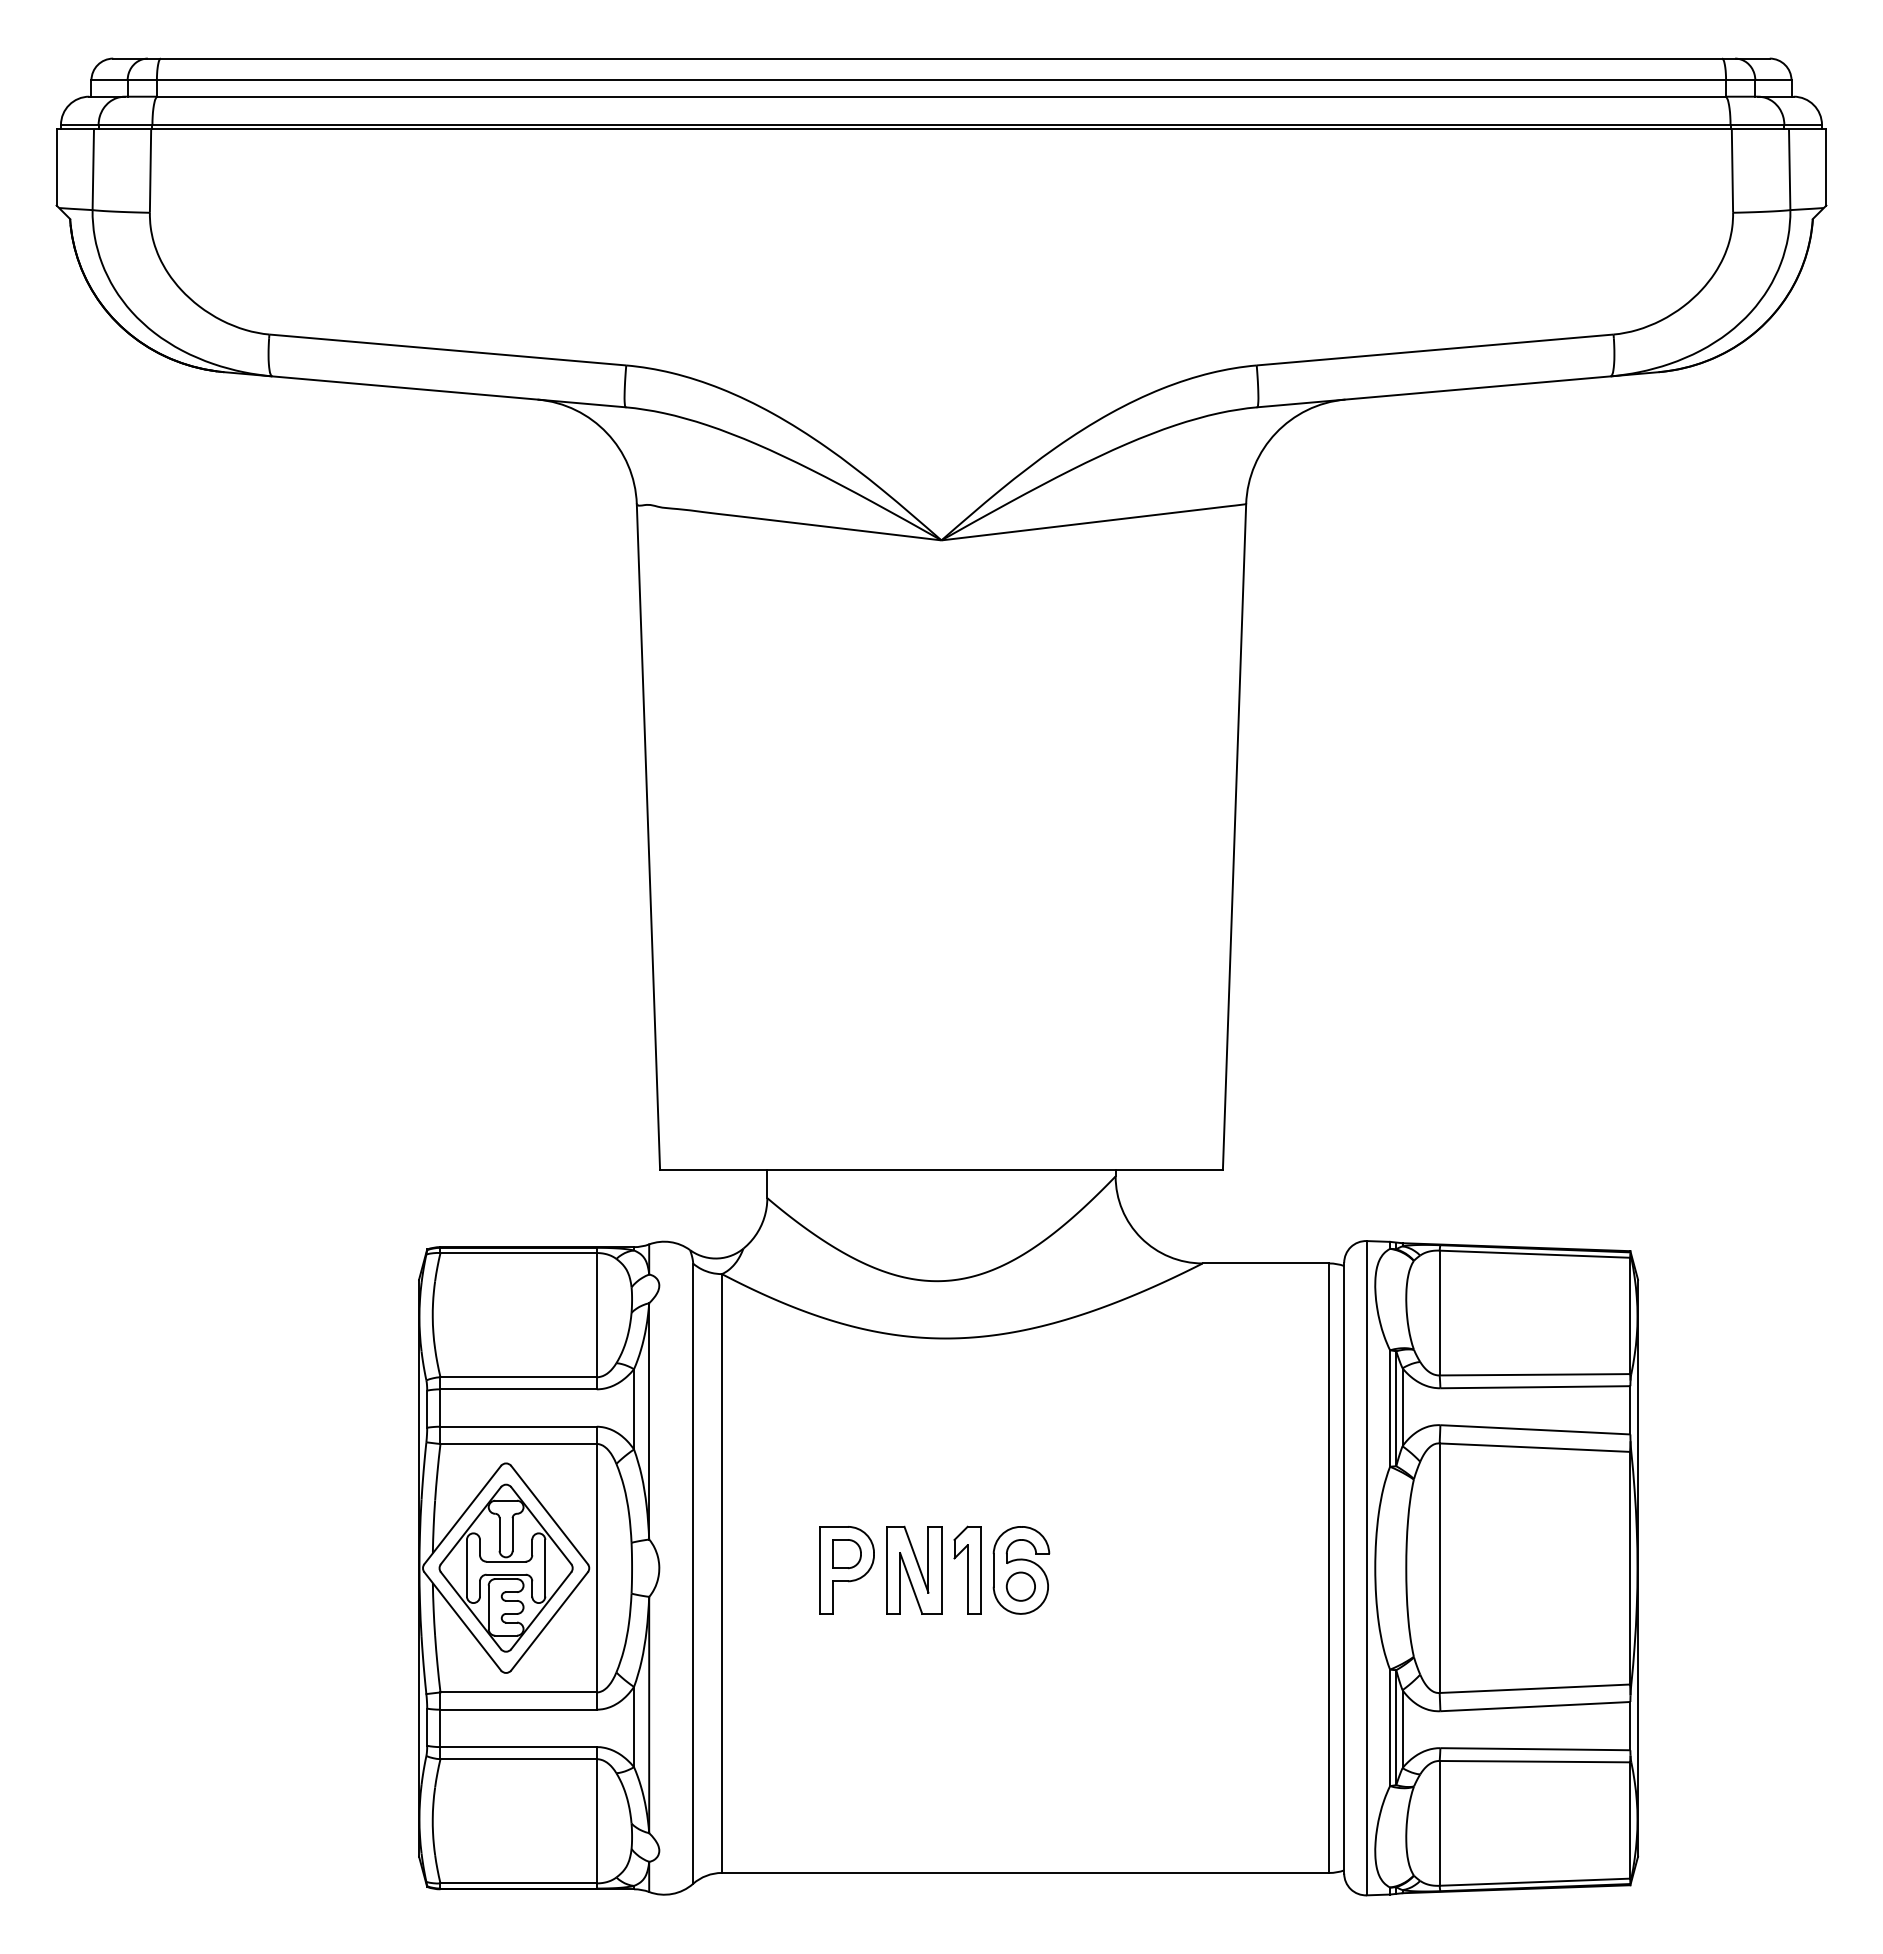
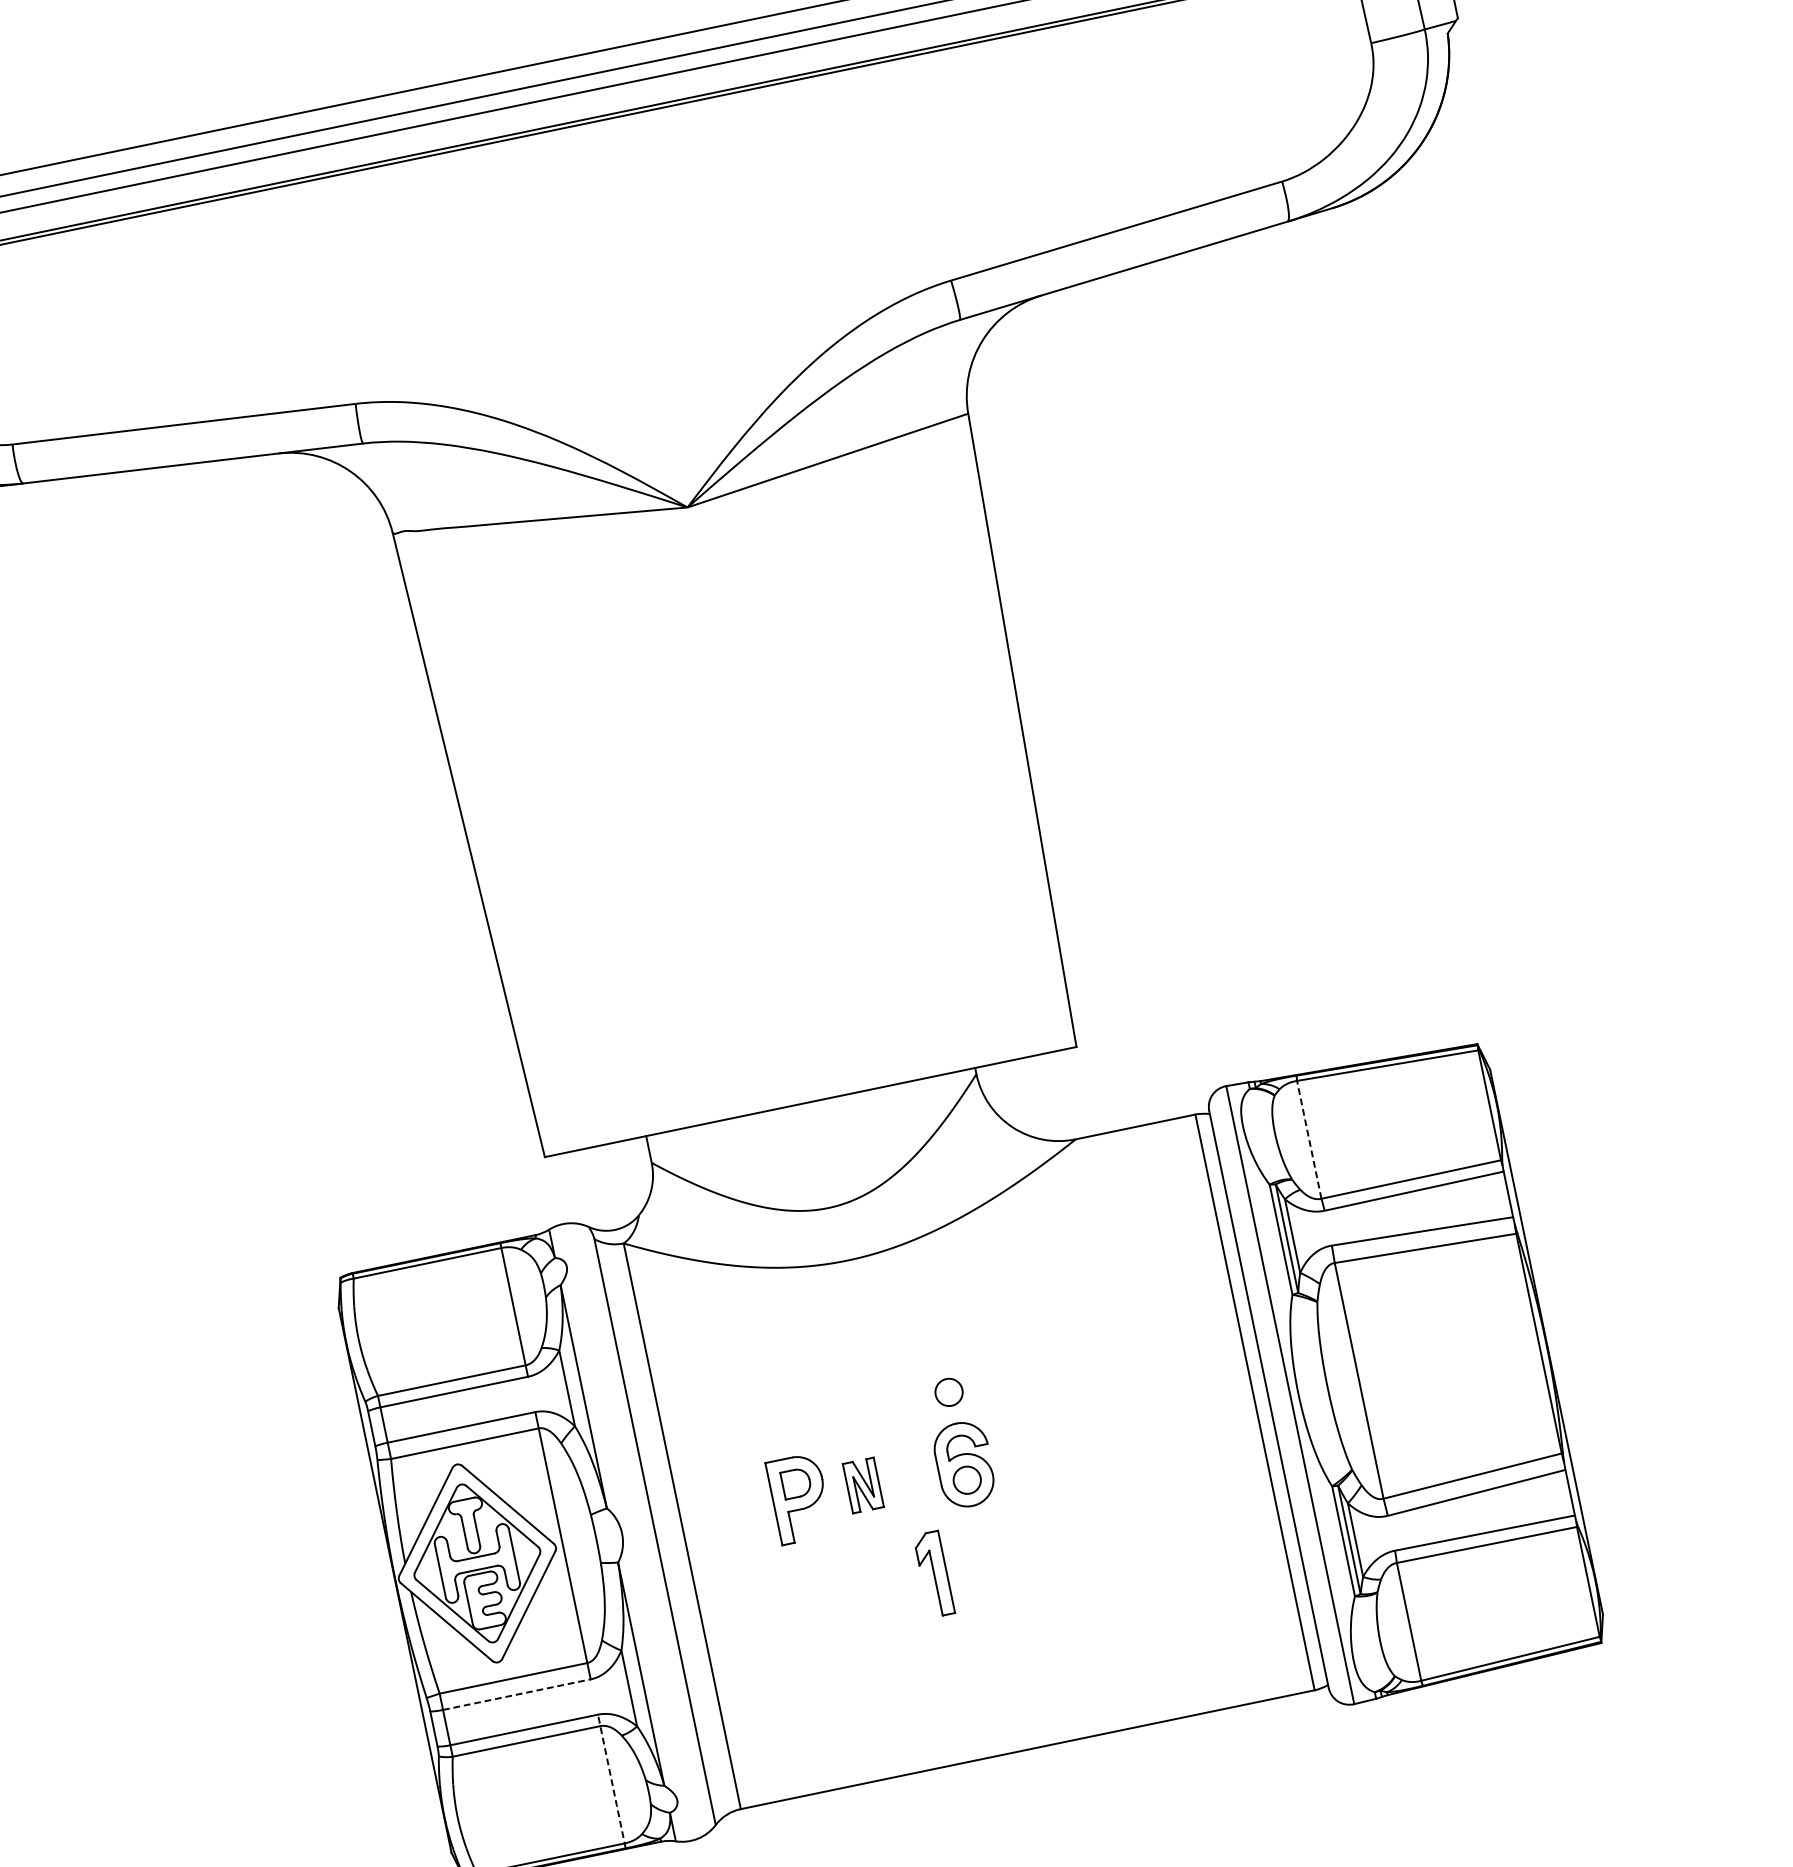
line: (1439, 1312) -> (1308, 1139), solid -> dashed
circle: (1020, 1493) -> (948, 1392), added
part: (914, 1569) -> (863, 1484), size x0.6
part: (967, 1569) -> (933, 1573), moved
line: (519, 1709) -> (517, 1694), solid -> dashed
line: (596, 1817) -> (611, 1781), solid -> dashed

